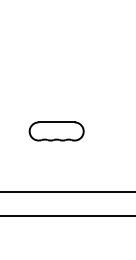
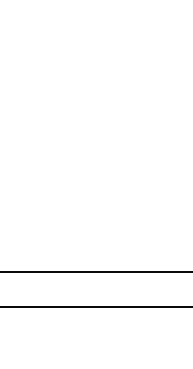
part: (56, 131) -> (80, 186), removed

